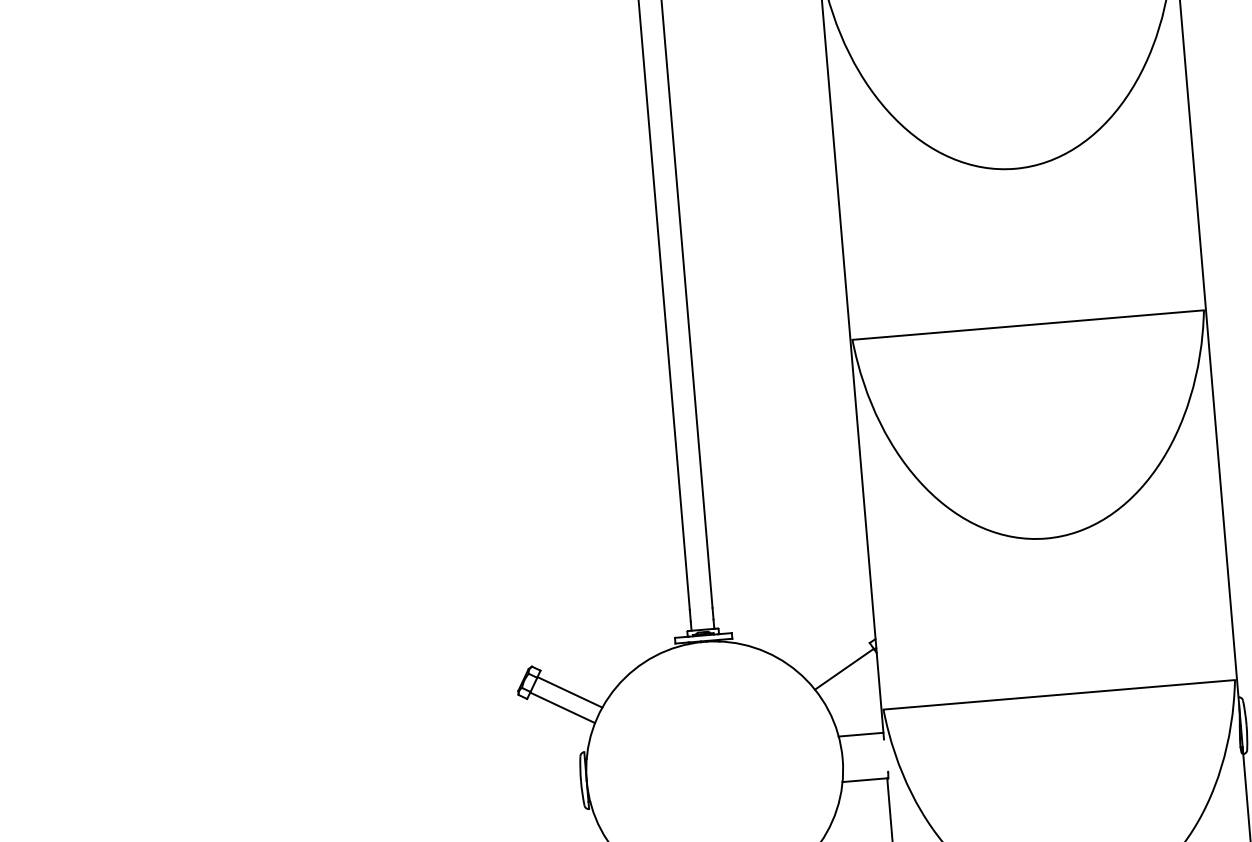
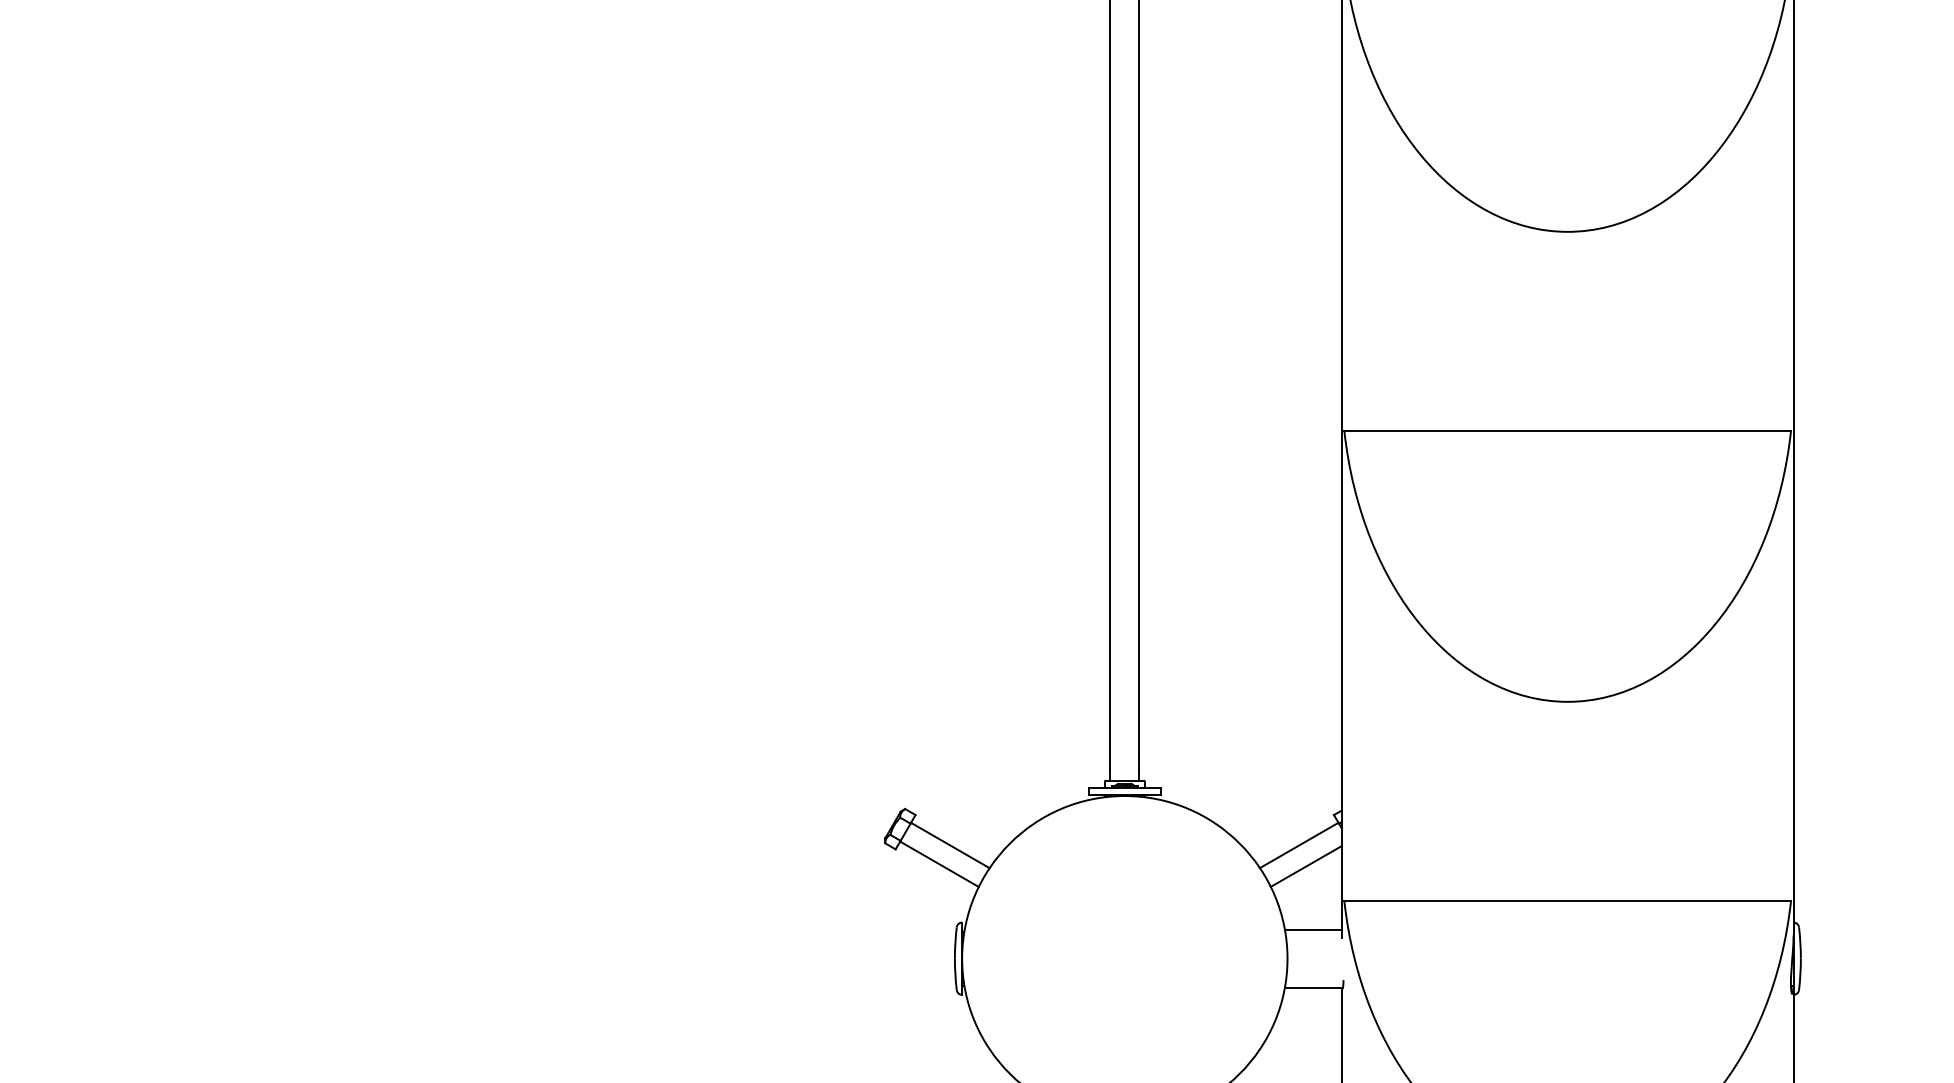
line: (850, 685) -> (1305, 866), added

